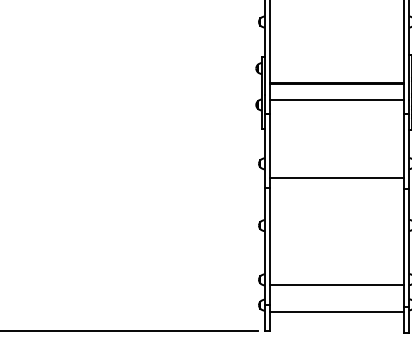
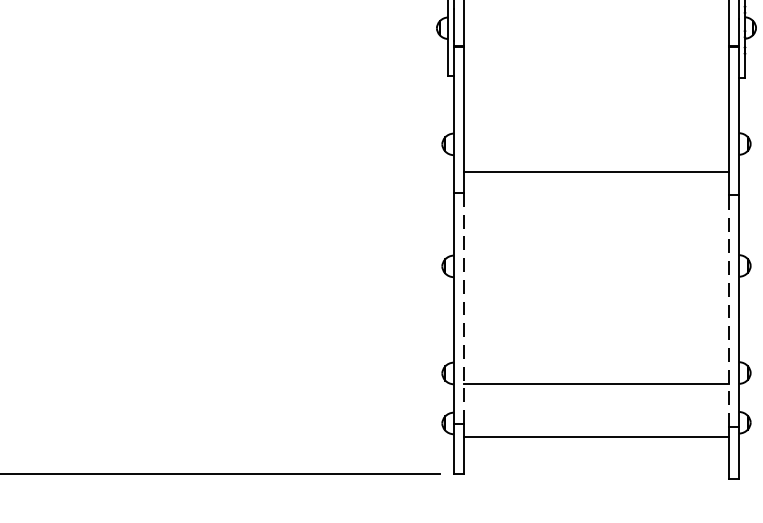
line: (336, 100) -> (595, 19), removed
line: (269, 247) -> (463, 309), solid -> dashed
line: (404, 248) -> (729, 311), solid -> dashed

